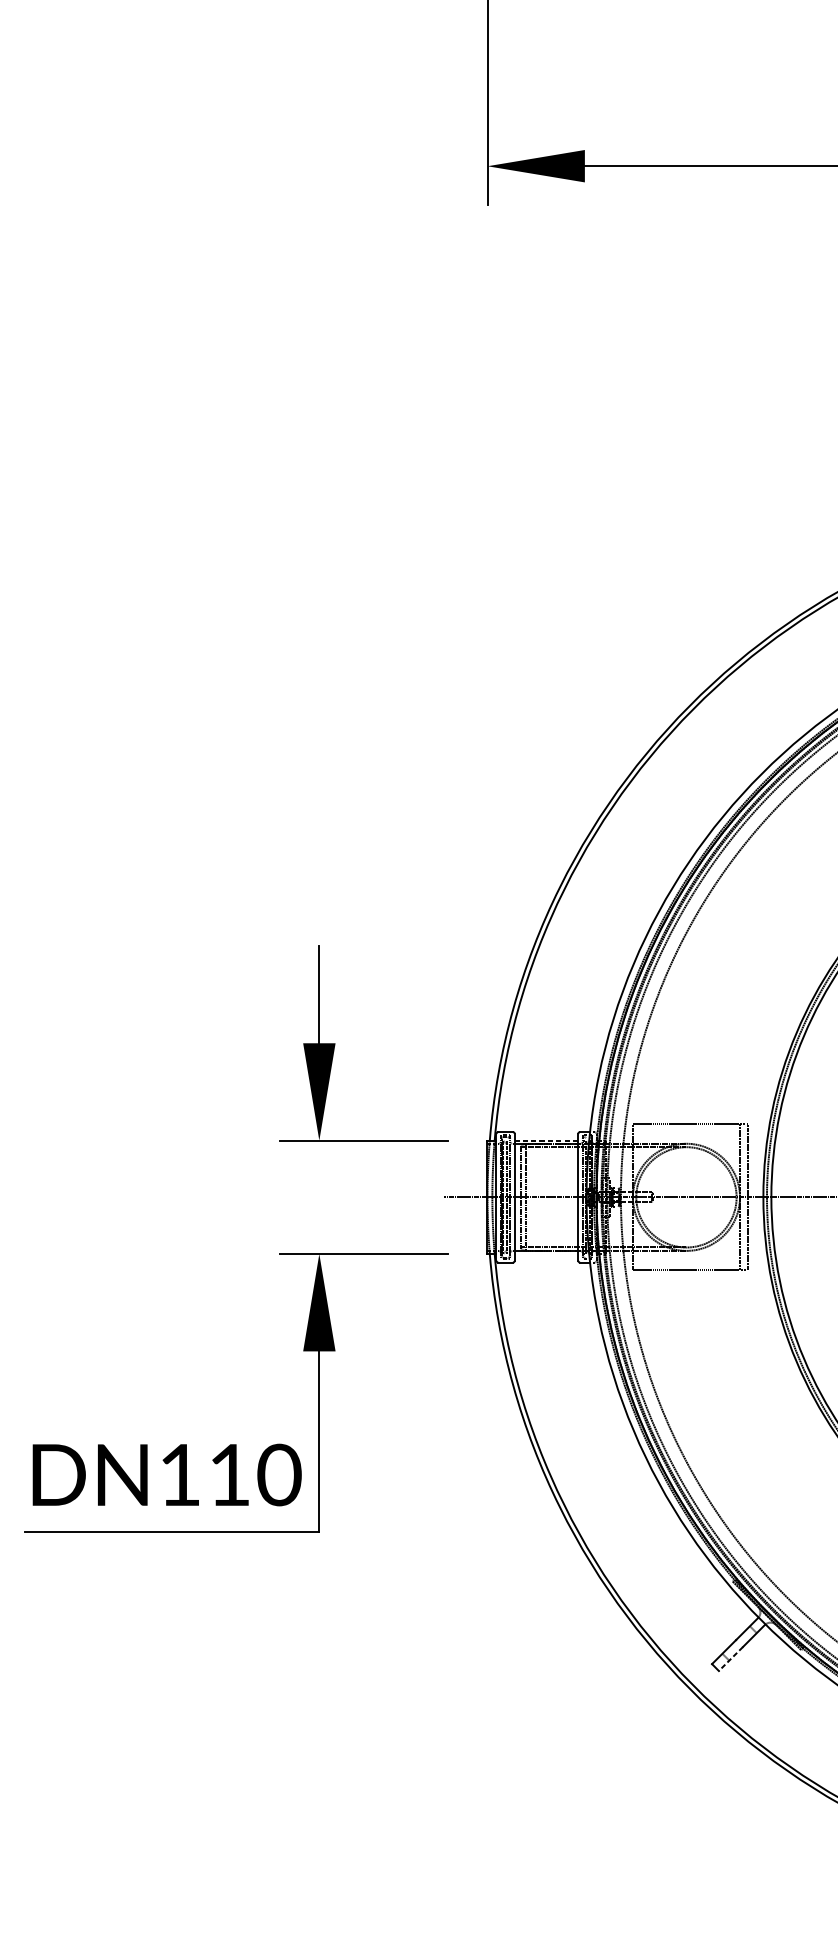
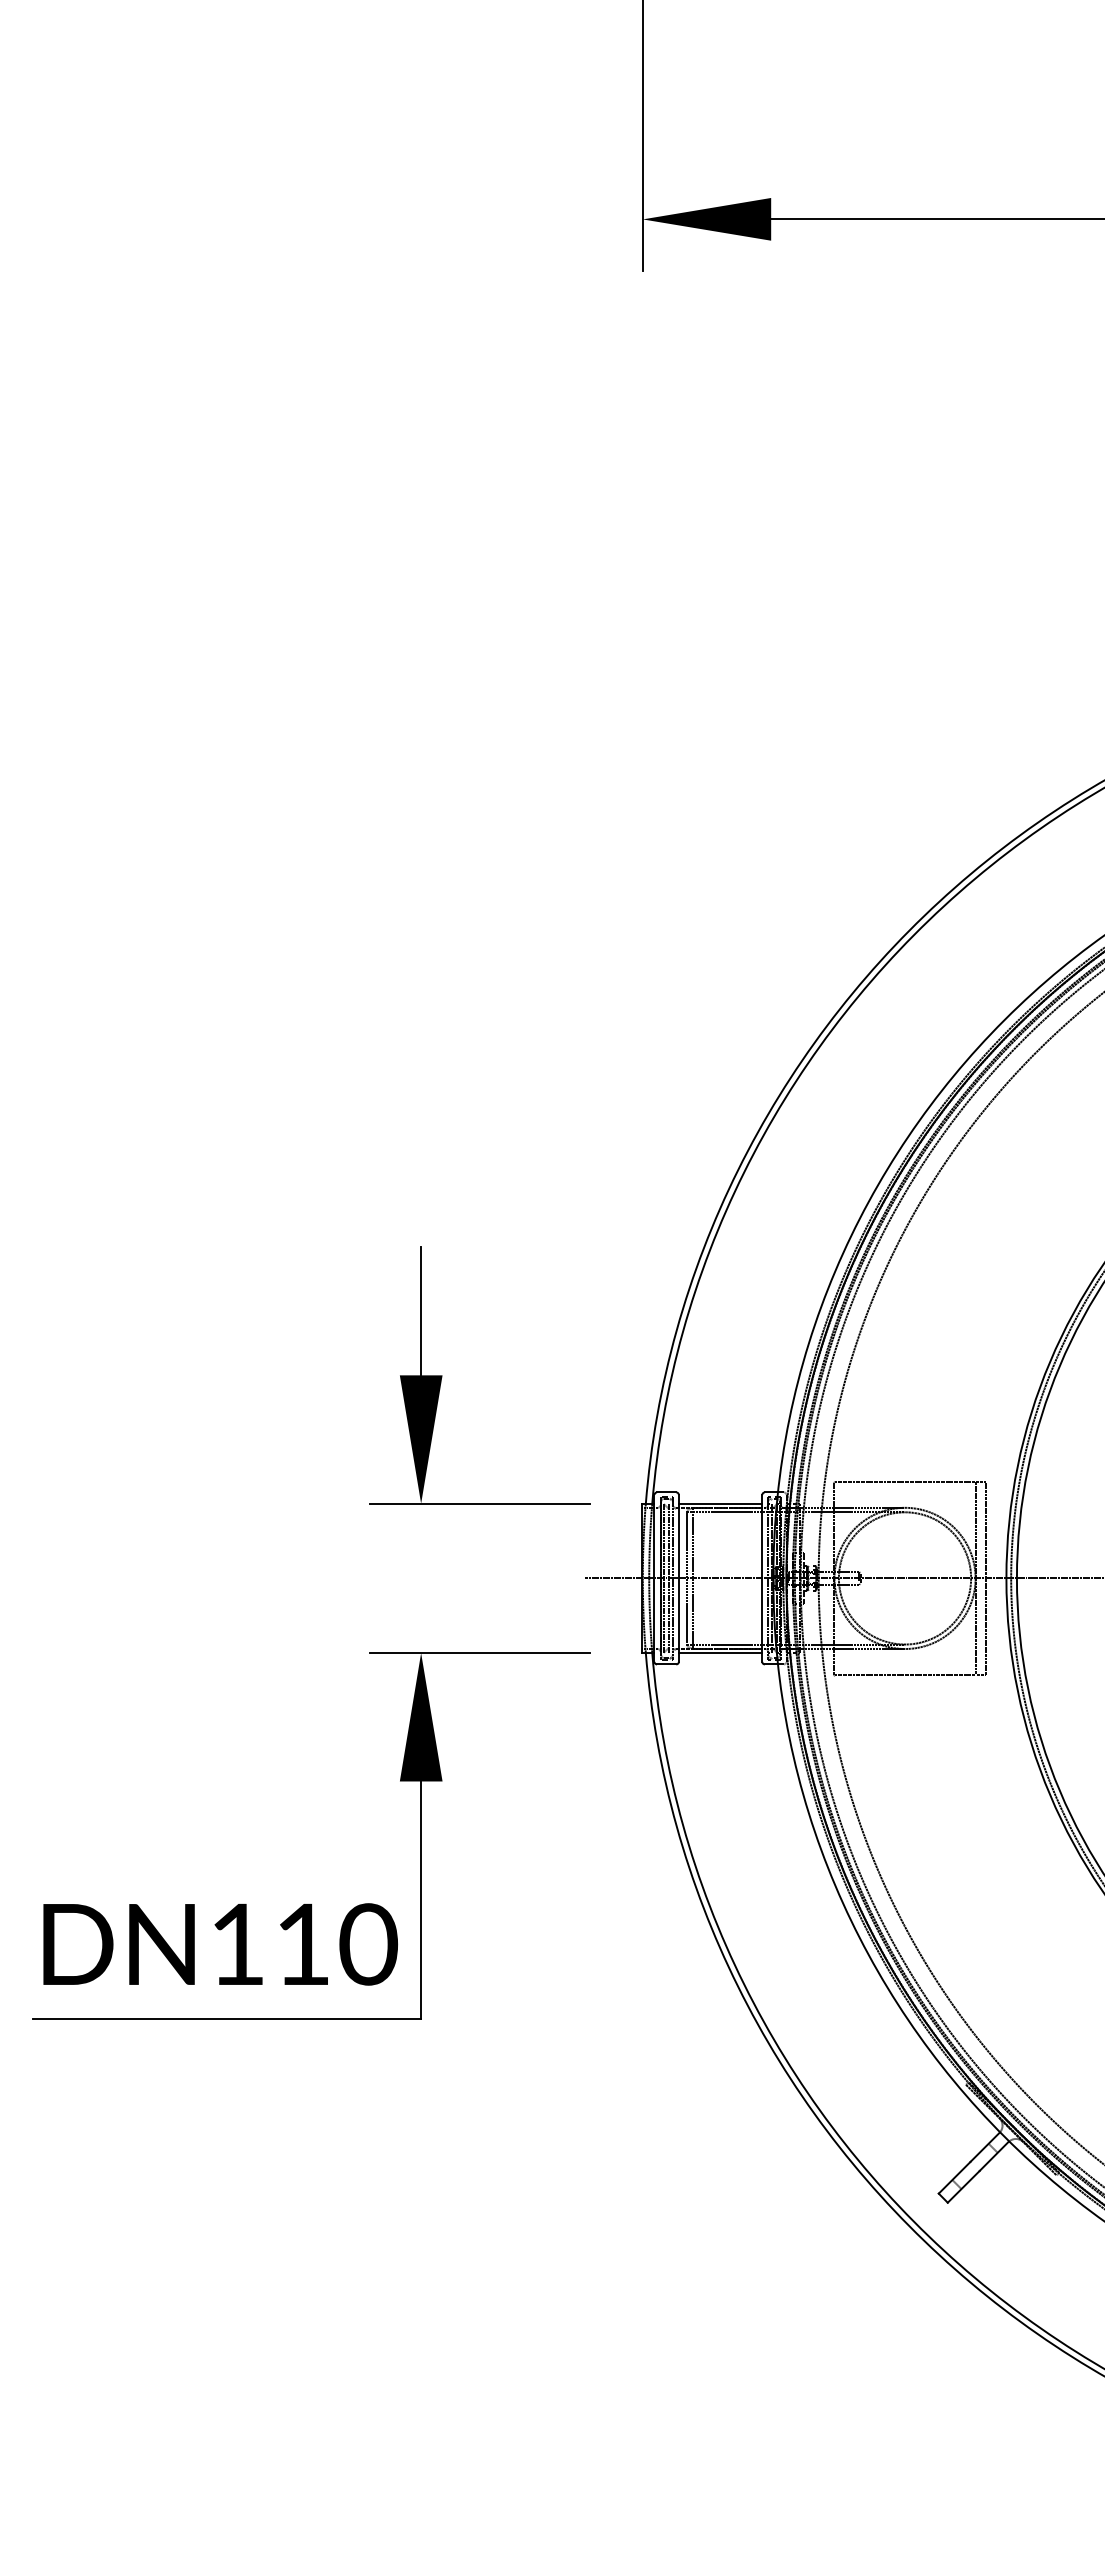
line: (546, 1140) -> (720, 1503), dashed -> solid
line: (546, 1254) -> (720, 1653), added
line: (730, 1659) -> (963, 2187), dashed -> solid

